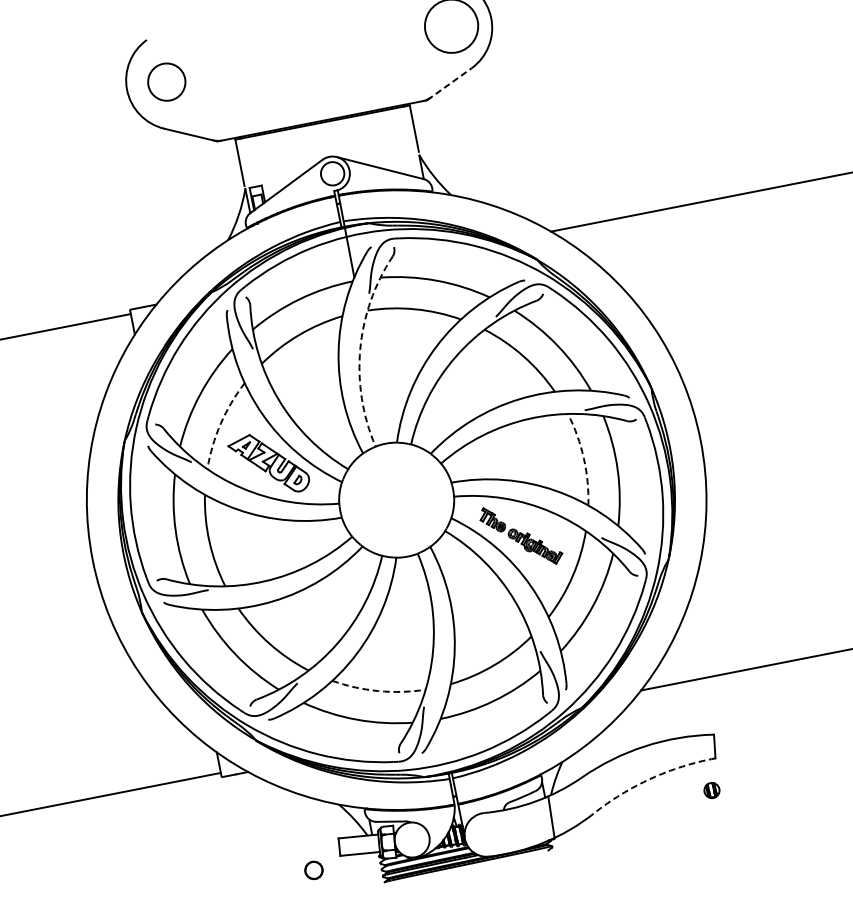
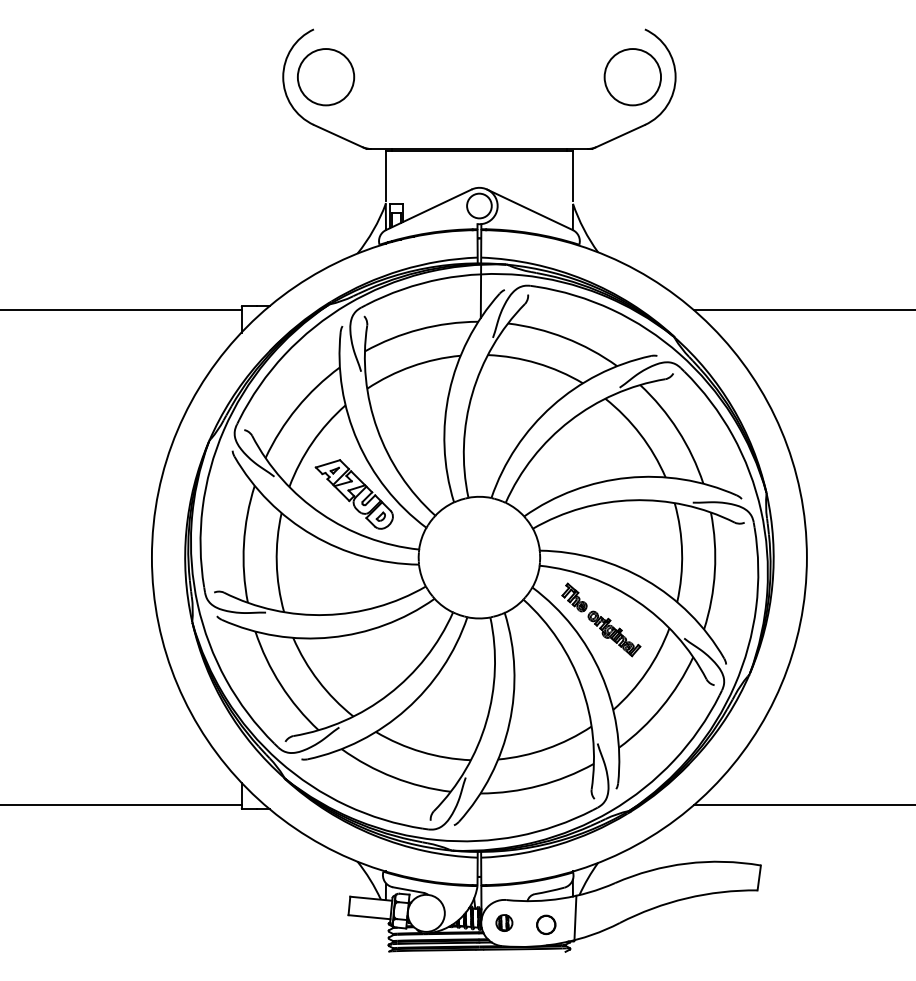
circle: (166, 82) -> (325, 77), size x1.43
line: (449, 83) -> (618, 136), dashed -> solid
arc: (360, 349) -> (472, 393), dashed -> solid
arc: (220, 423) -> (312, 442), dashed -> solid
arc: (584, 458) -> (682, 552), dashed -> solid
arc: (378, 691) -> (421, 752), dashed -> solid
arc: (650, 778) -> (686, 898), dashed -> solid
part: (711, 790) -> (504, 922), moved
part: (314, 869) -> (546, 924), moved

